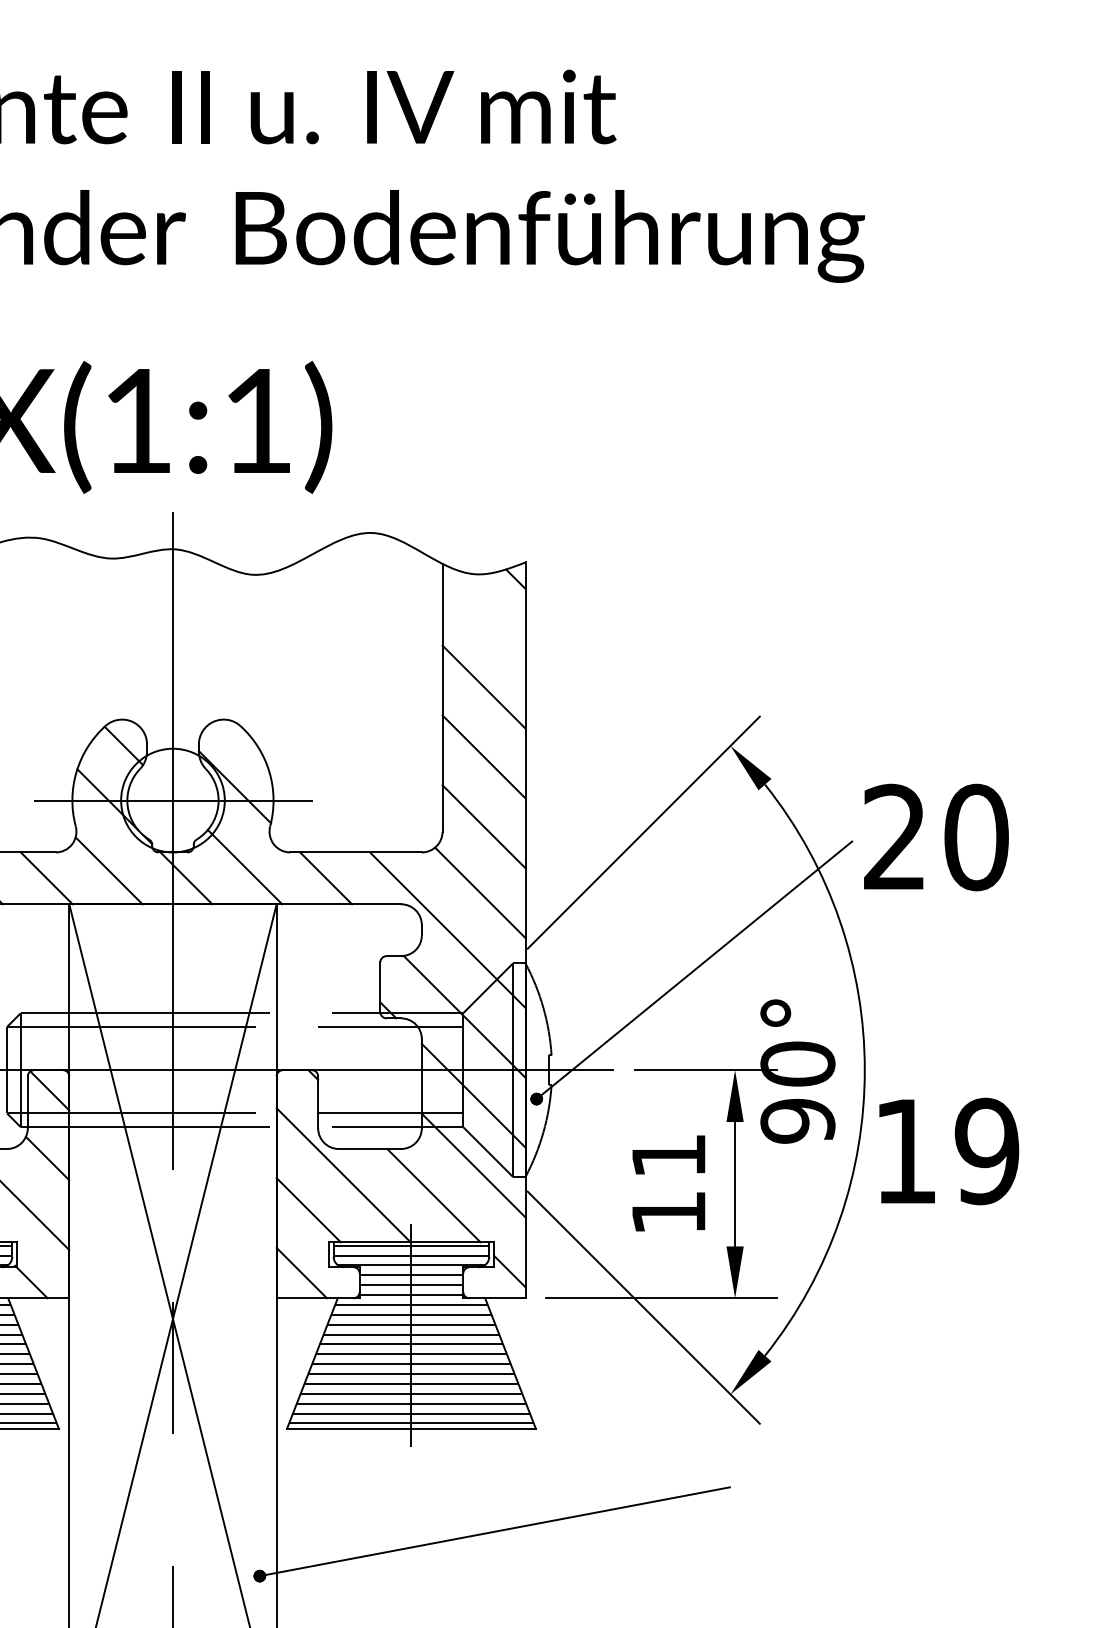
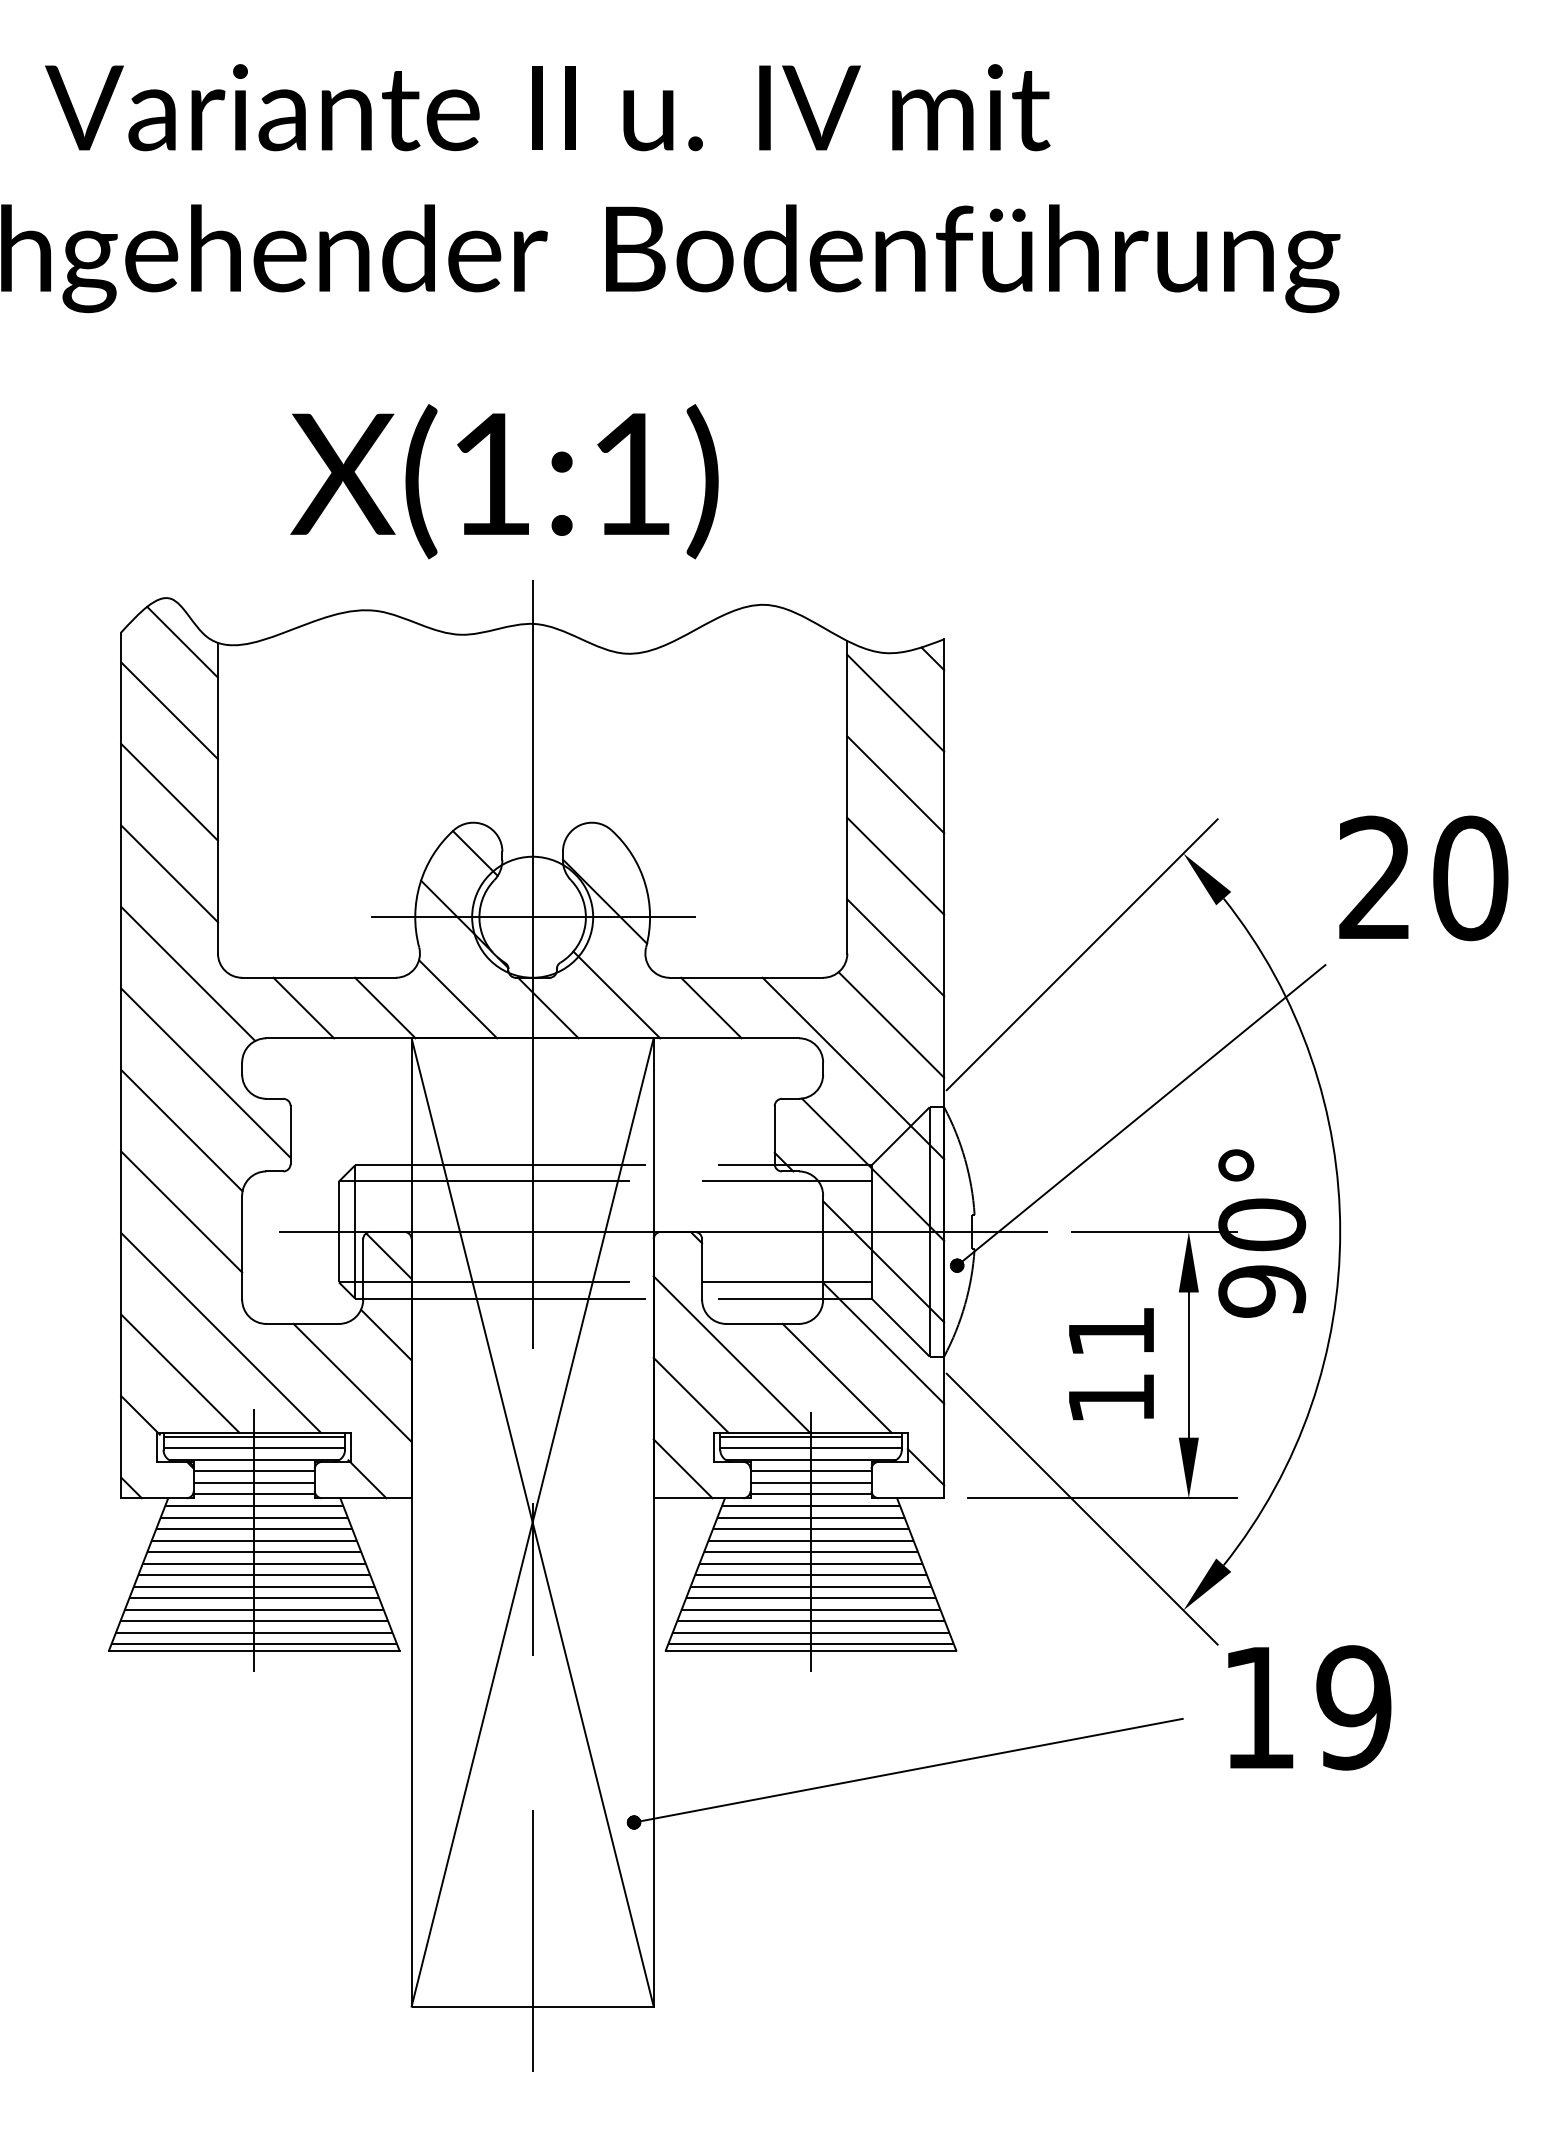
line: (483, 616) -> (895, 702), added
text: (936, 837) -> (1423, 878), moved
text: (949, 1151) -> (1309, 1707), moved

